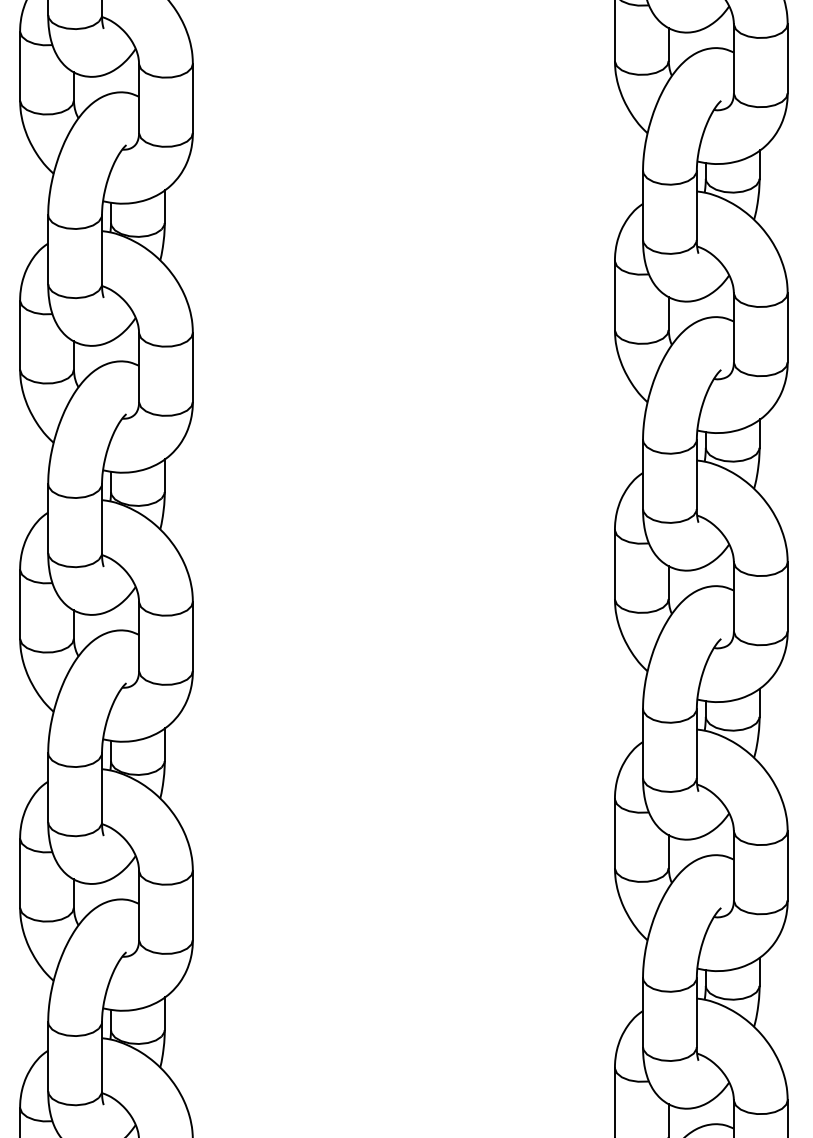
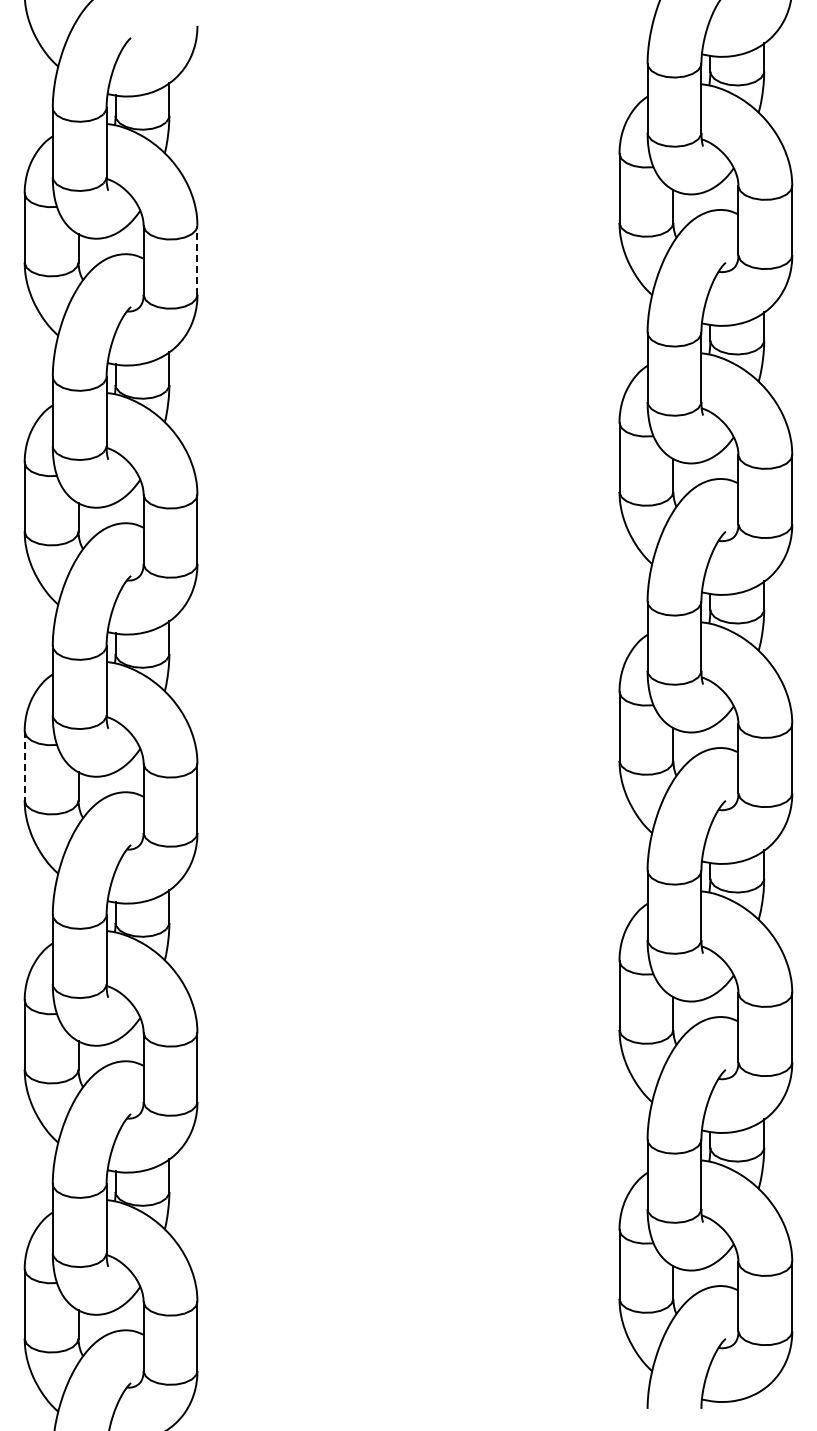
line: (192, 98) -> (197, 260), solid -> dashed
line: (19, 604) -> (24, 766), solid -> dashed

